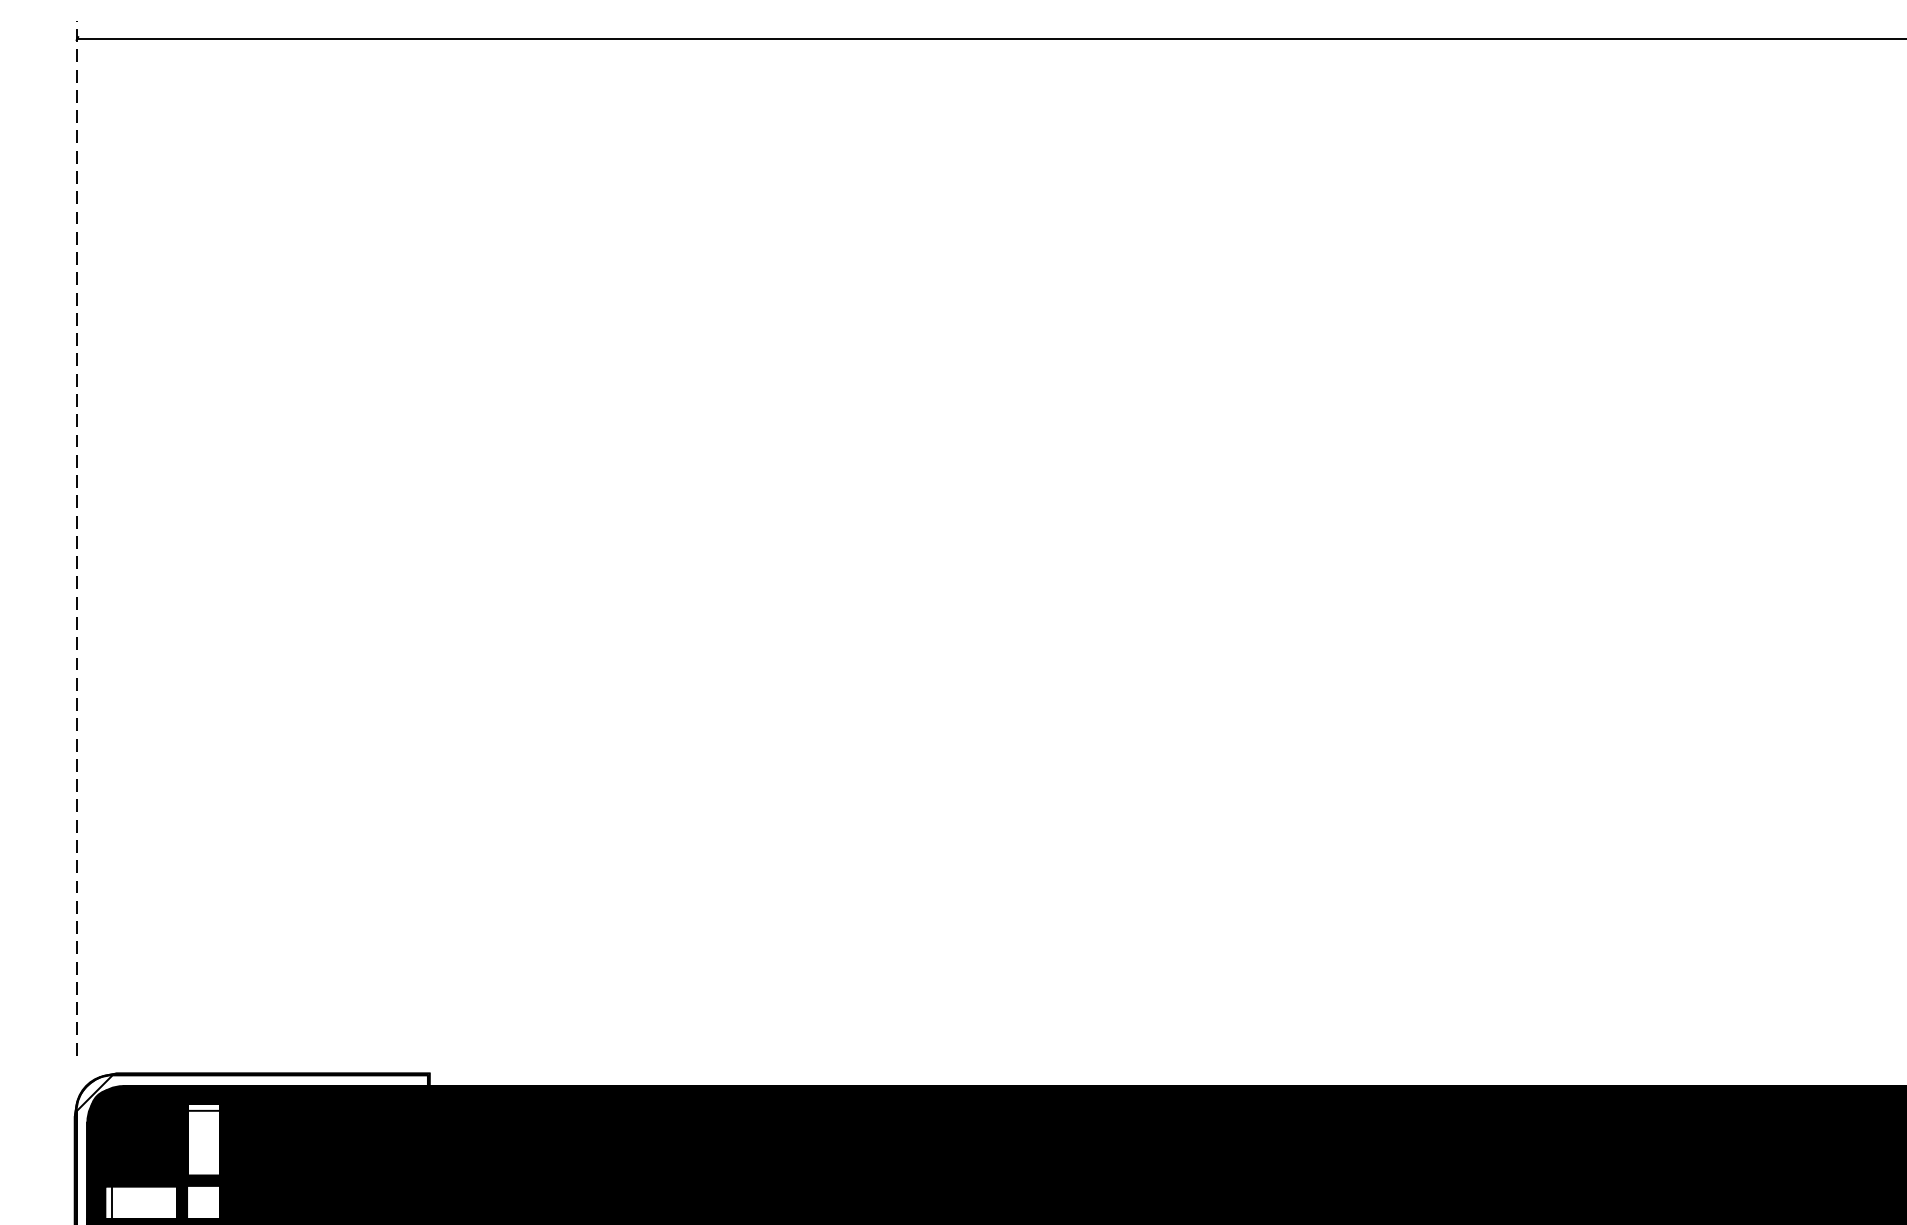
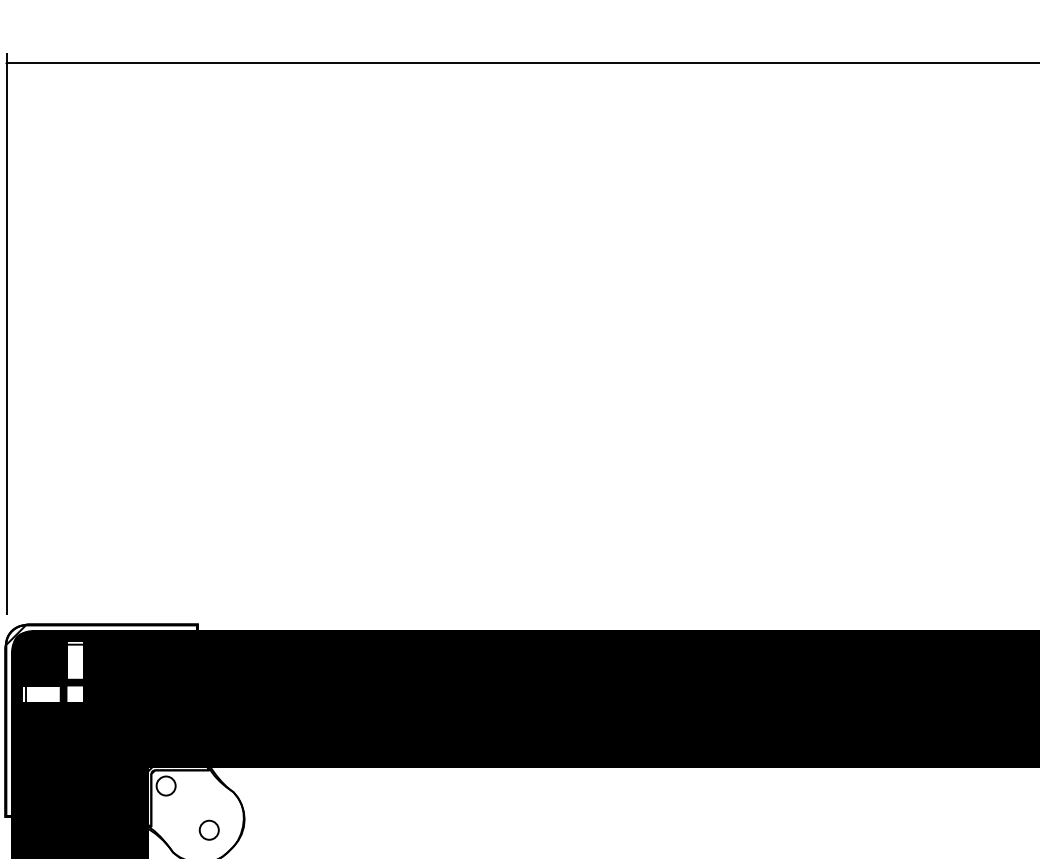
line: (76, 537) -> (6, 333), dashed -> solid

